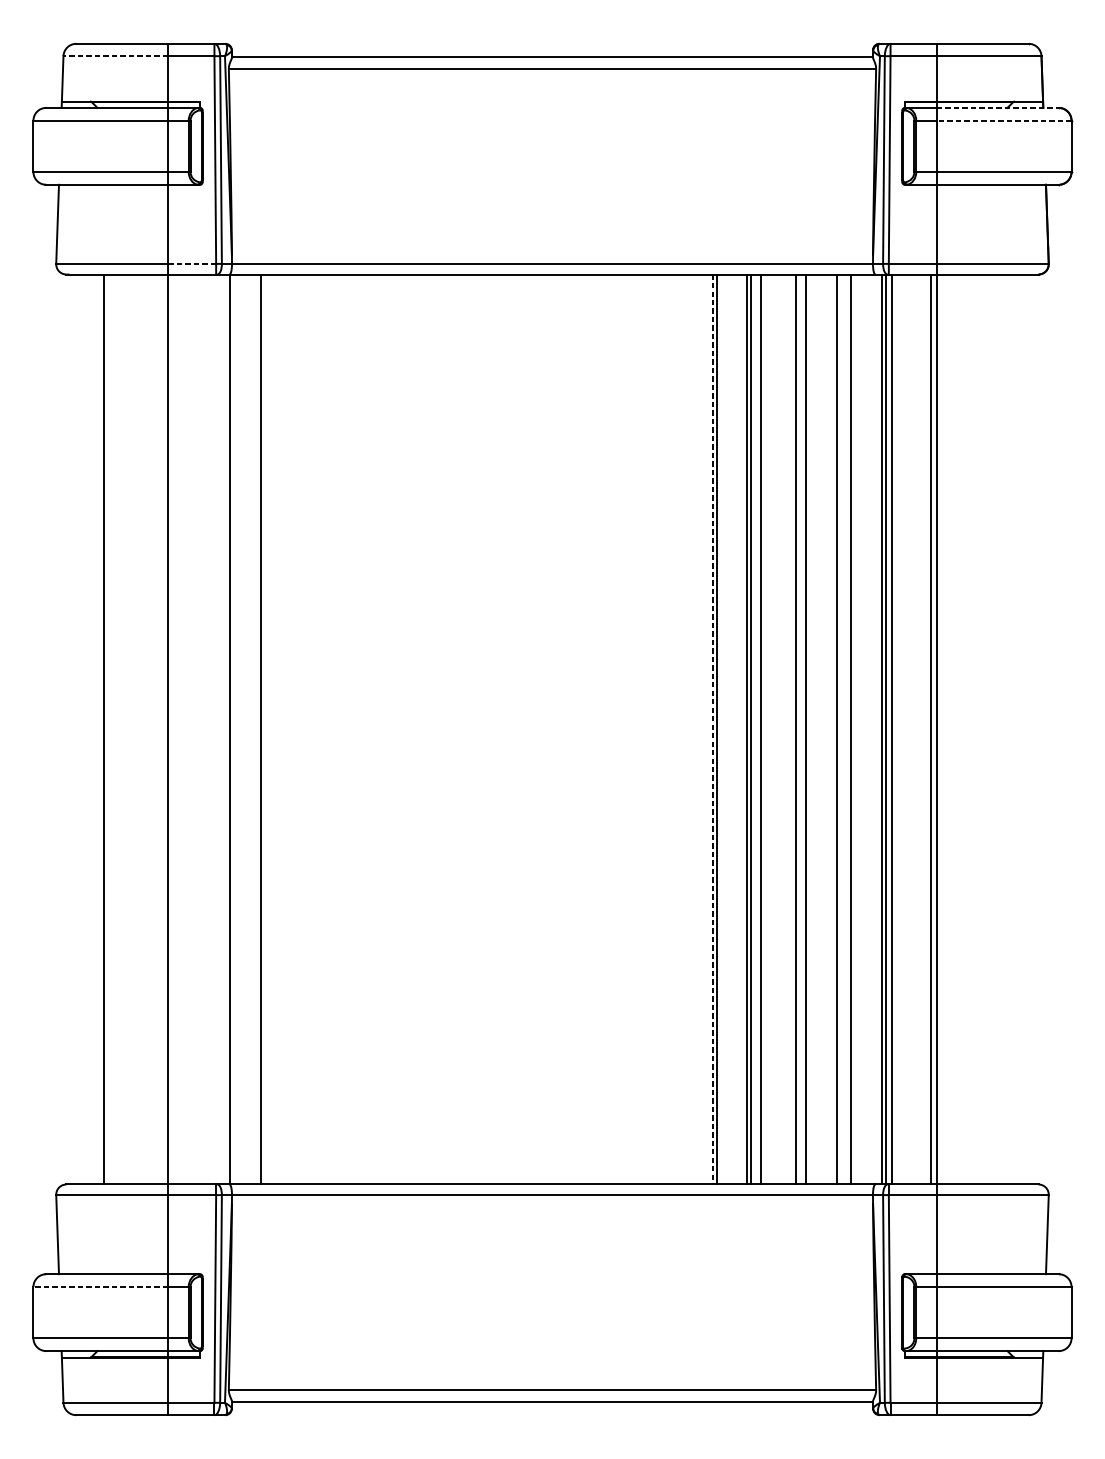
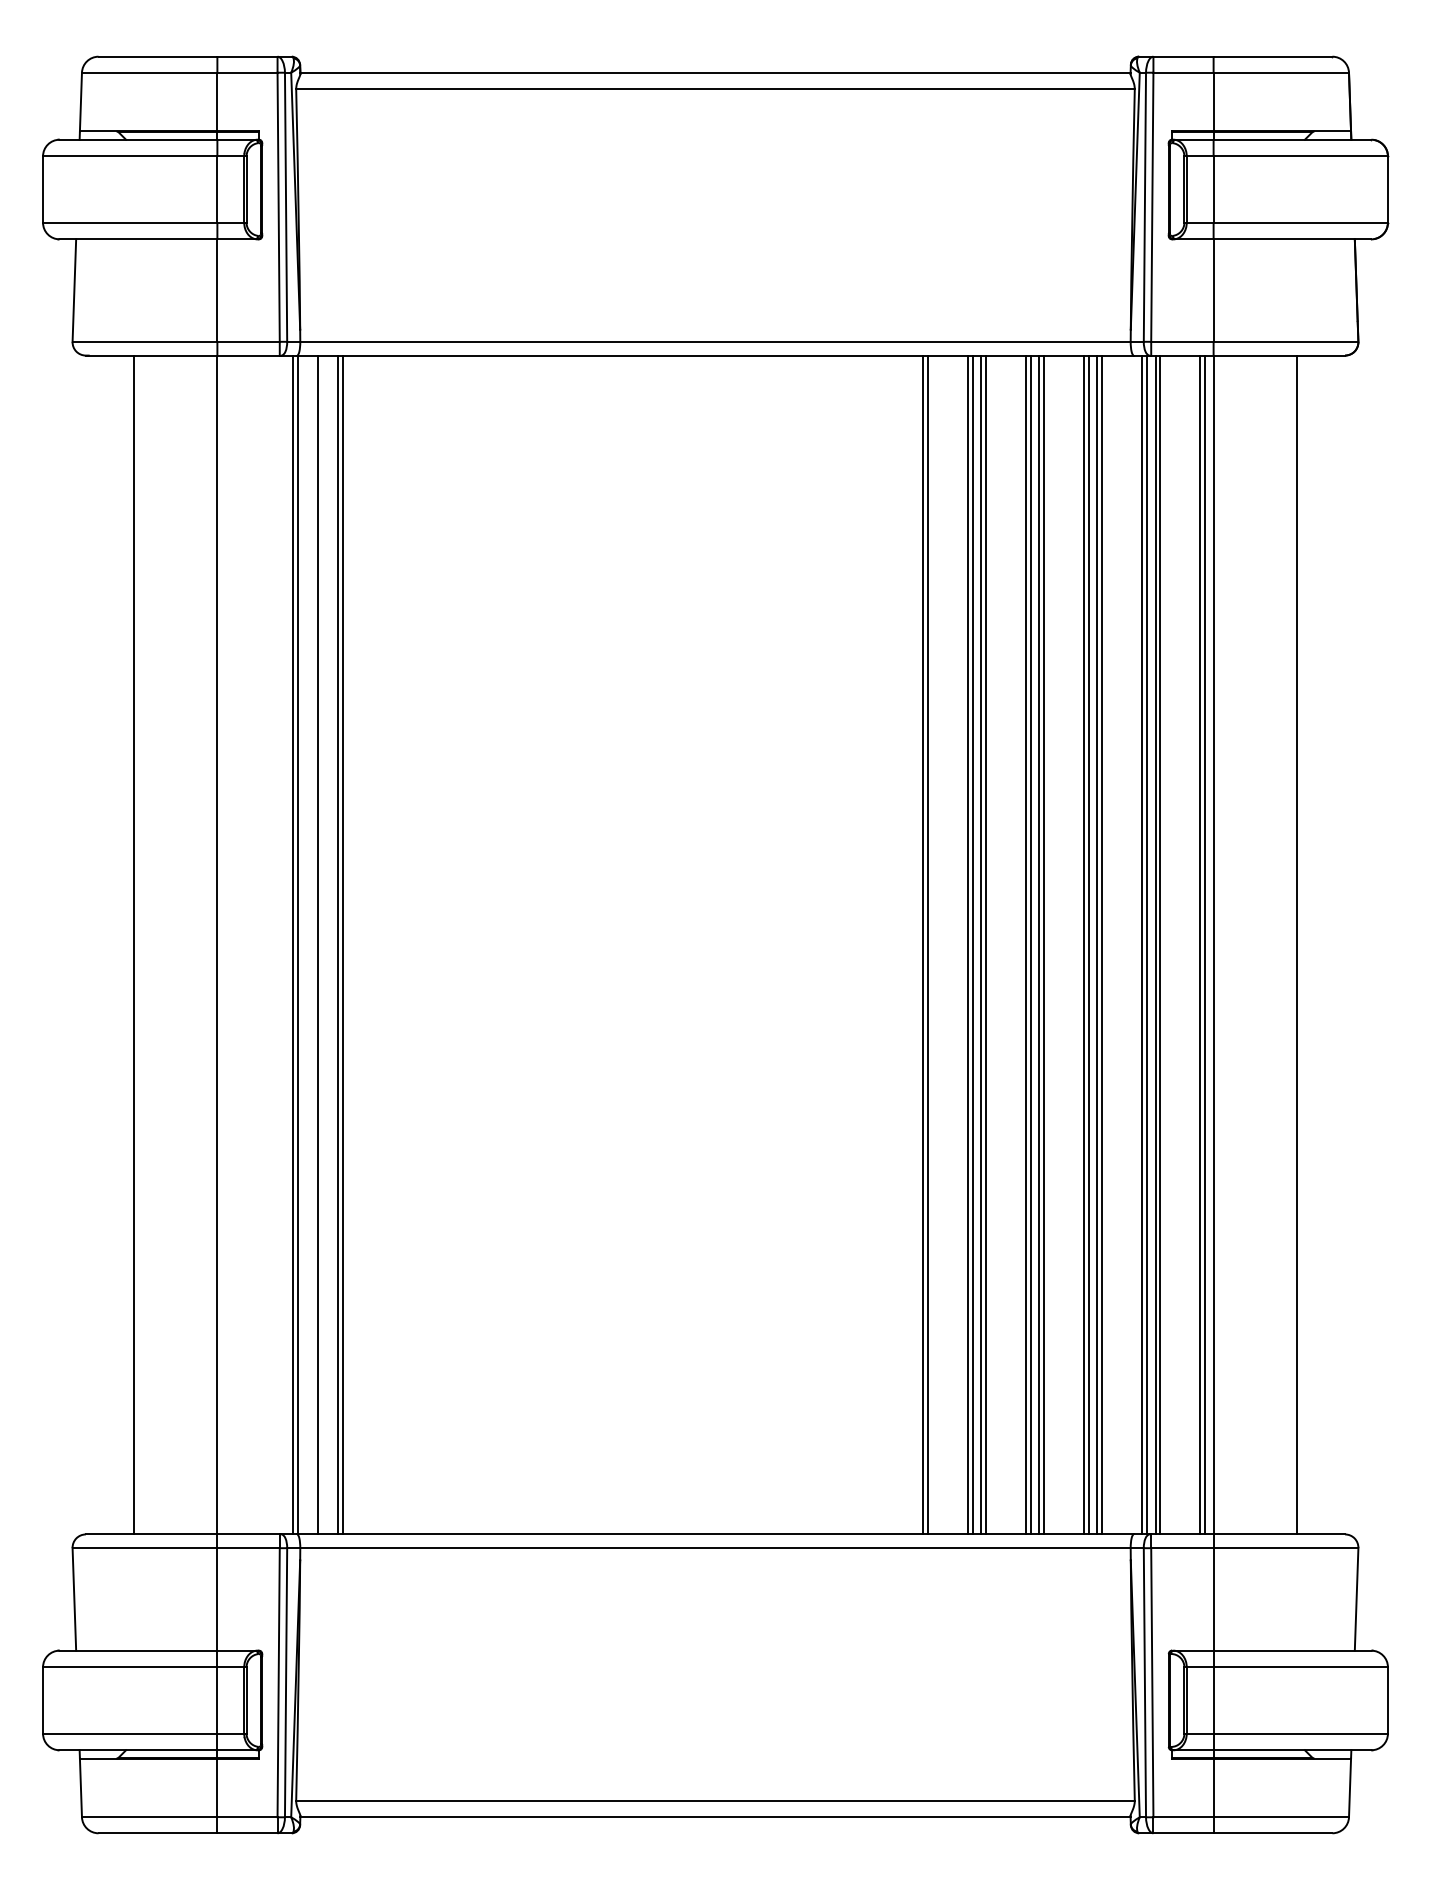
line: (115, 56) -> (149, 72), dashed -> solid
line: (997, 107) -> (1292, 139), dashed -> solid
line: (1004, 120) -> (1300, 156), dashed -> solid
line: (192, 263) -> (248, 341), dashed -> solid
line: (225, 729) -> (292, 944), added
line: (245, 729) -> (317, 944), added
line: (264, 729) -> (342, 944), added
line: (713, 729) -> (923, 945), dashed -> solid
line: (757, 729) -> (981, 944), added
line: (791, 729) -> (1025, 944), added
line: (802, 729) -> (1039, 944), added
line: (841, 729) -> (1089, 944), added
line: (847, 729) -> (1097, 944), added
line: (895, 729) -> (1160, 944), added
line: (926, 729) -> (1200, 944), added
line: (1000, 729) -> (1296, 944), added
line: (100, 1287) -> (129, 1667), dashed -> solid

